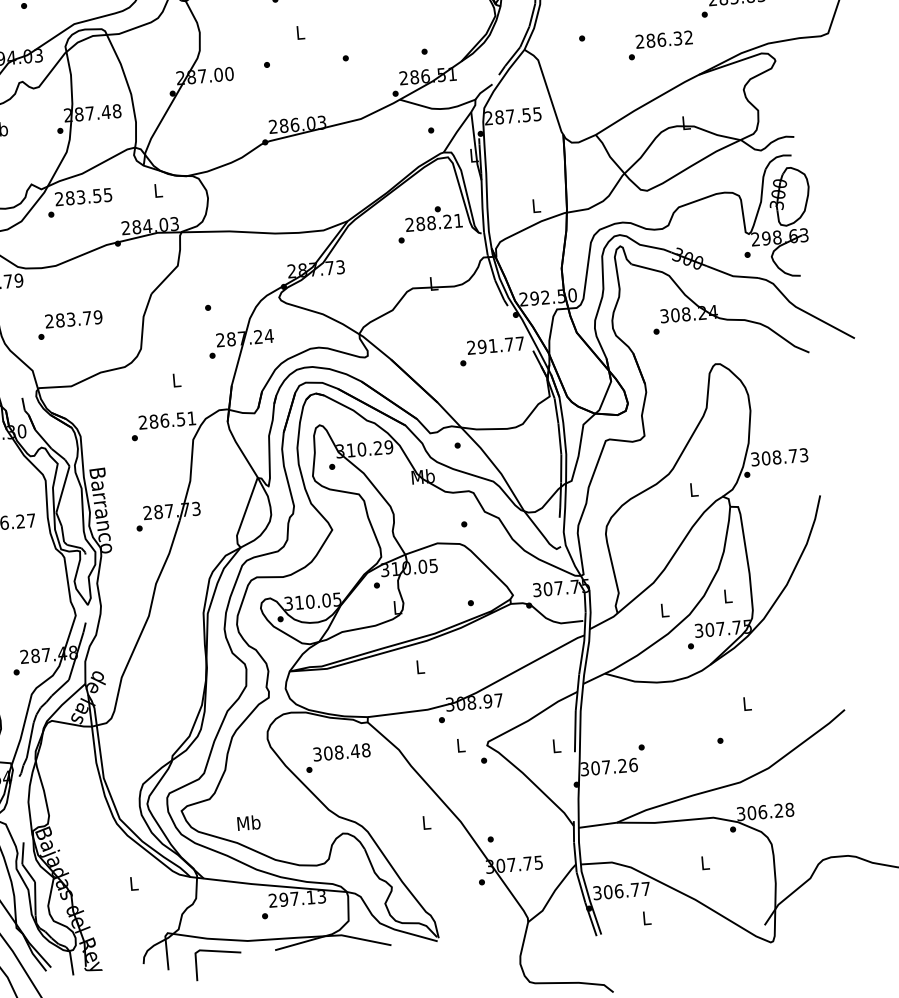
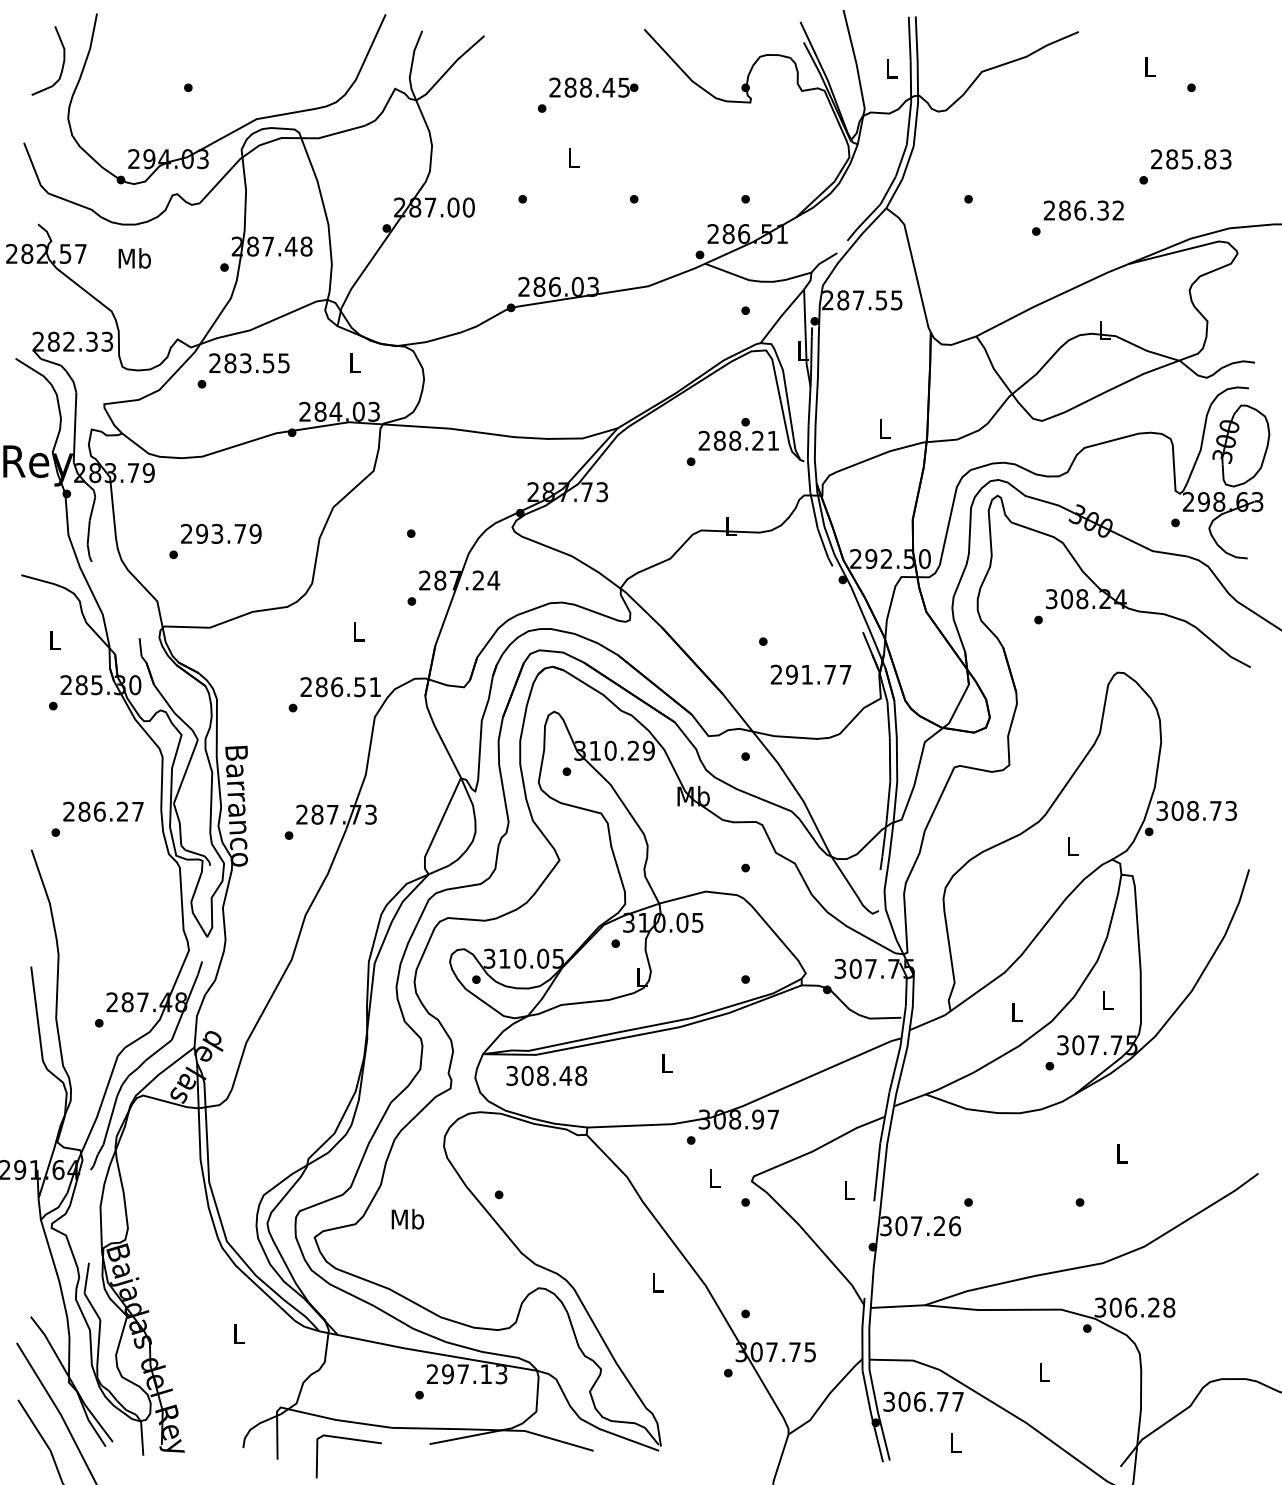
text: (60, 320) -> (202, 533), 283.79 -> 293.79
text: (495, 345) -> (810, 674), moved
text: (341, 752) -> (546, 1075), moved
text: (248, 823) -> (407, 1219), moved

